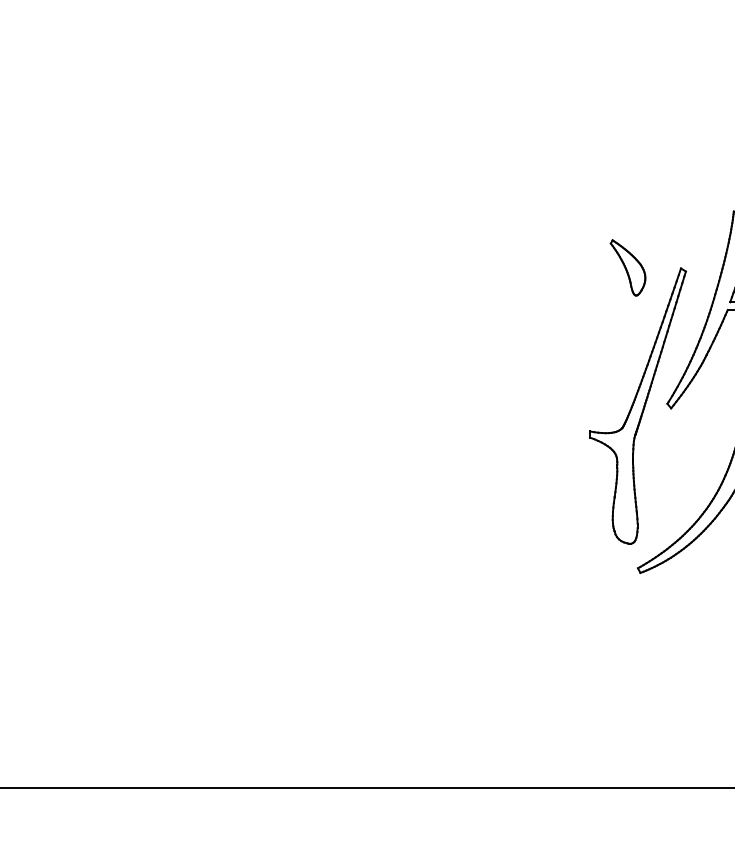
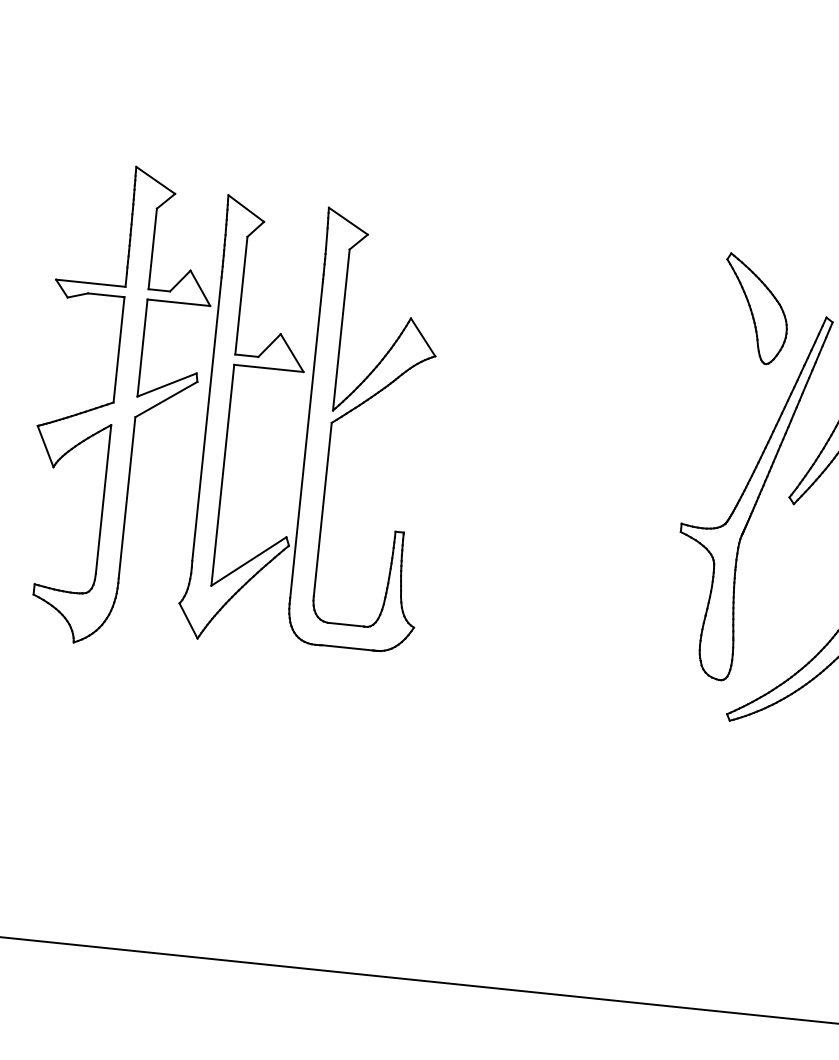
part: (627, 267) -> (754, 308), size x1.43
part: (254, 387) -> (237, 418), added

